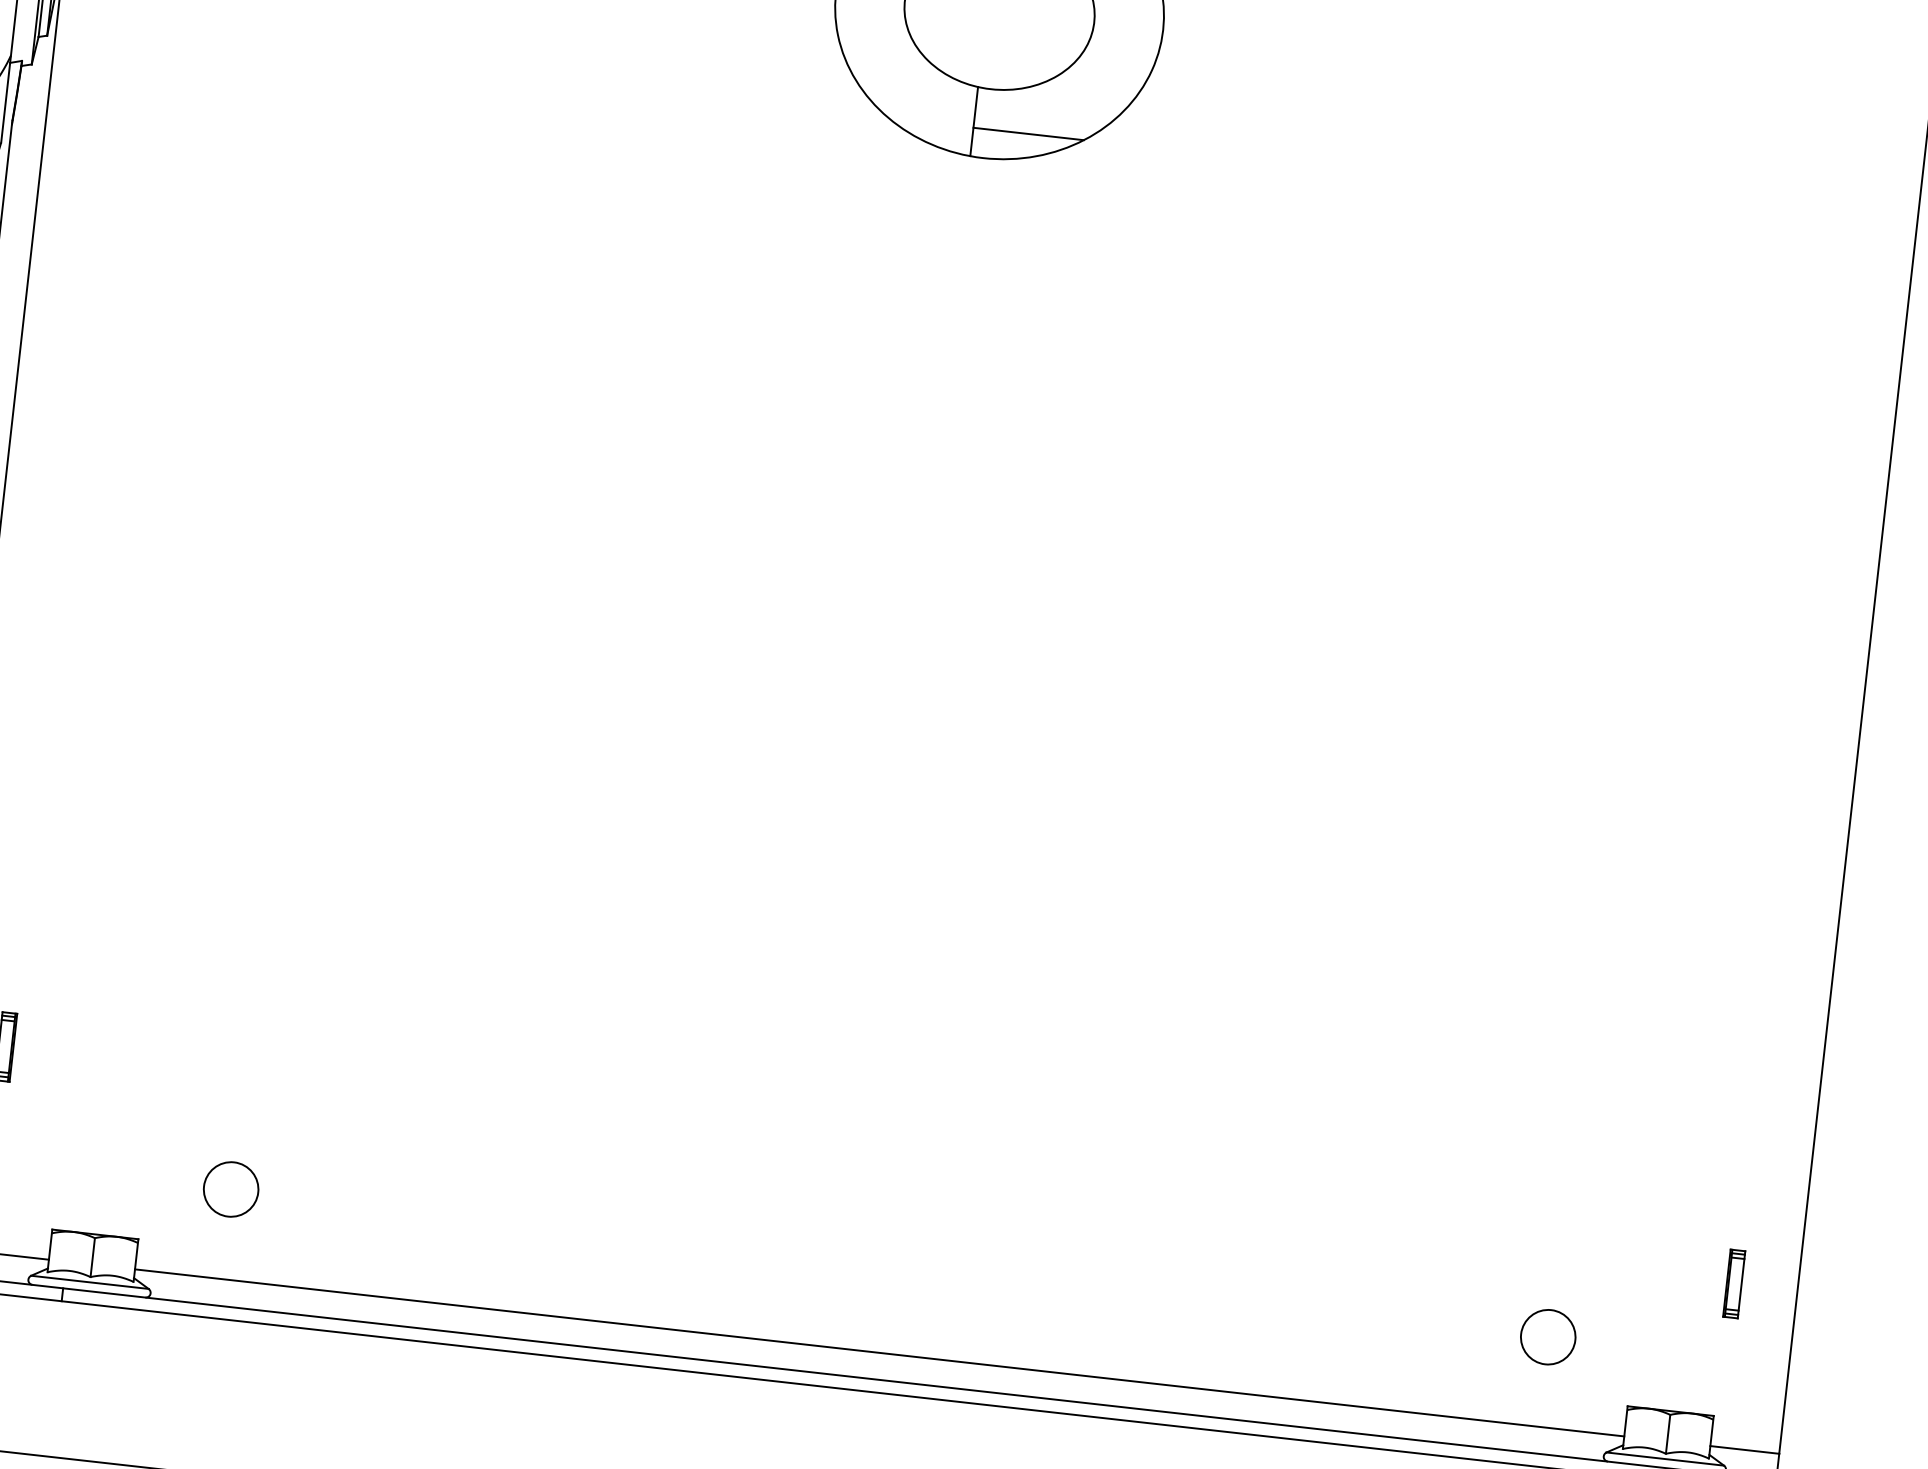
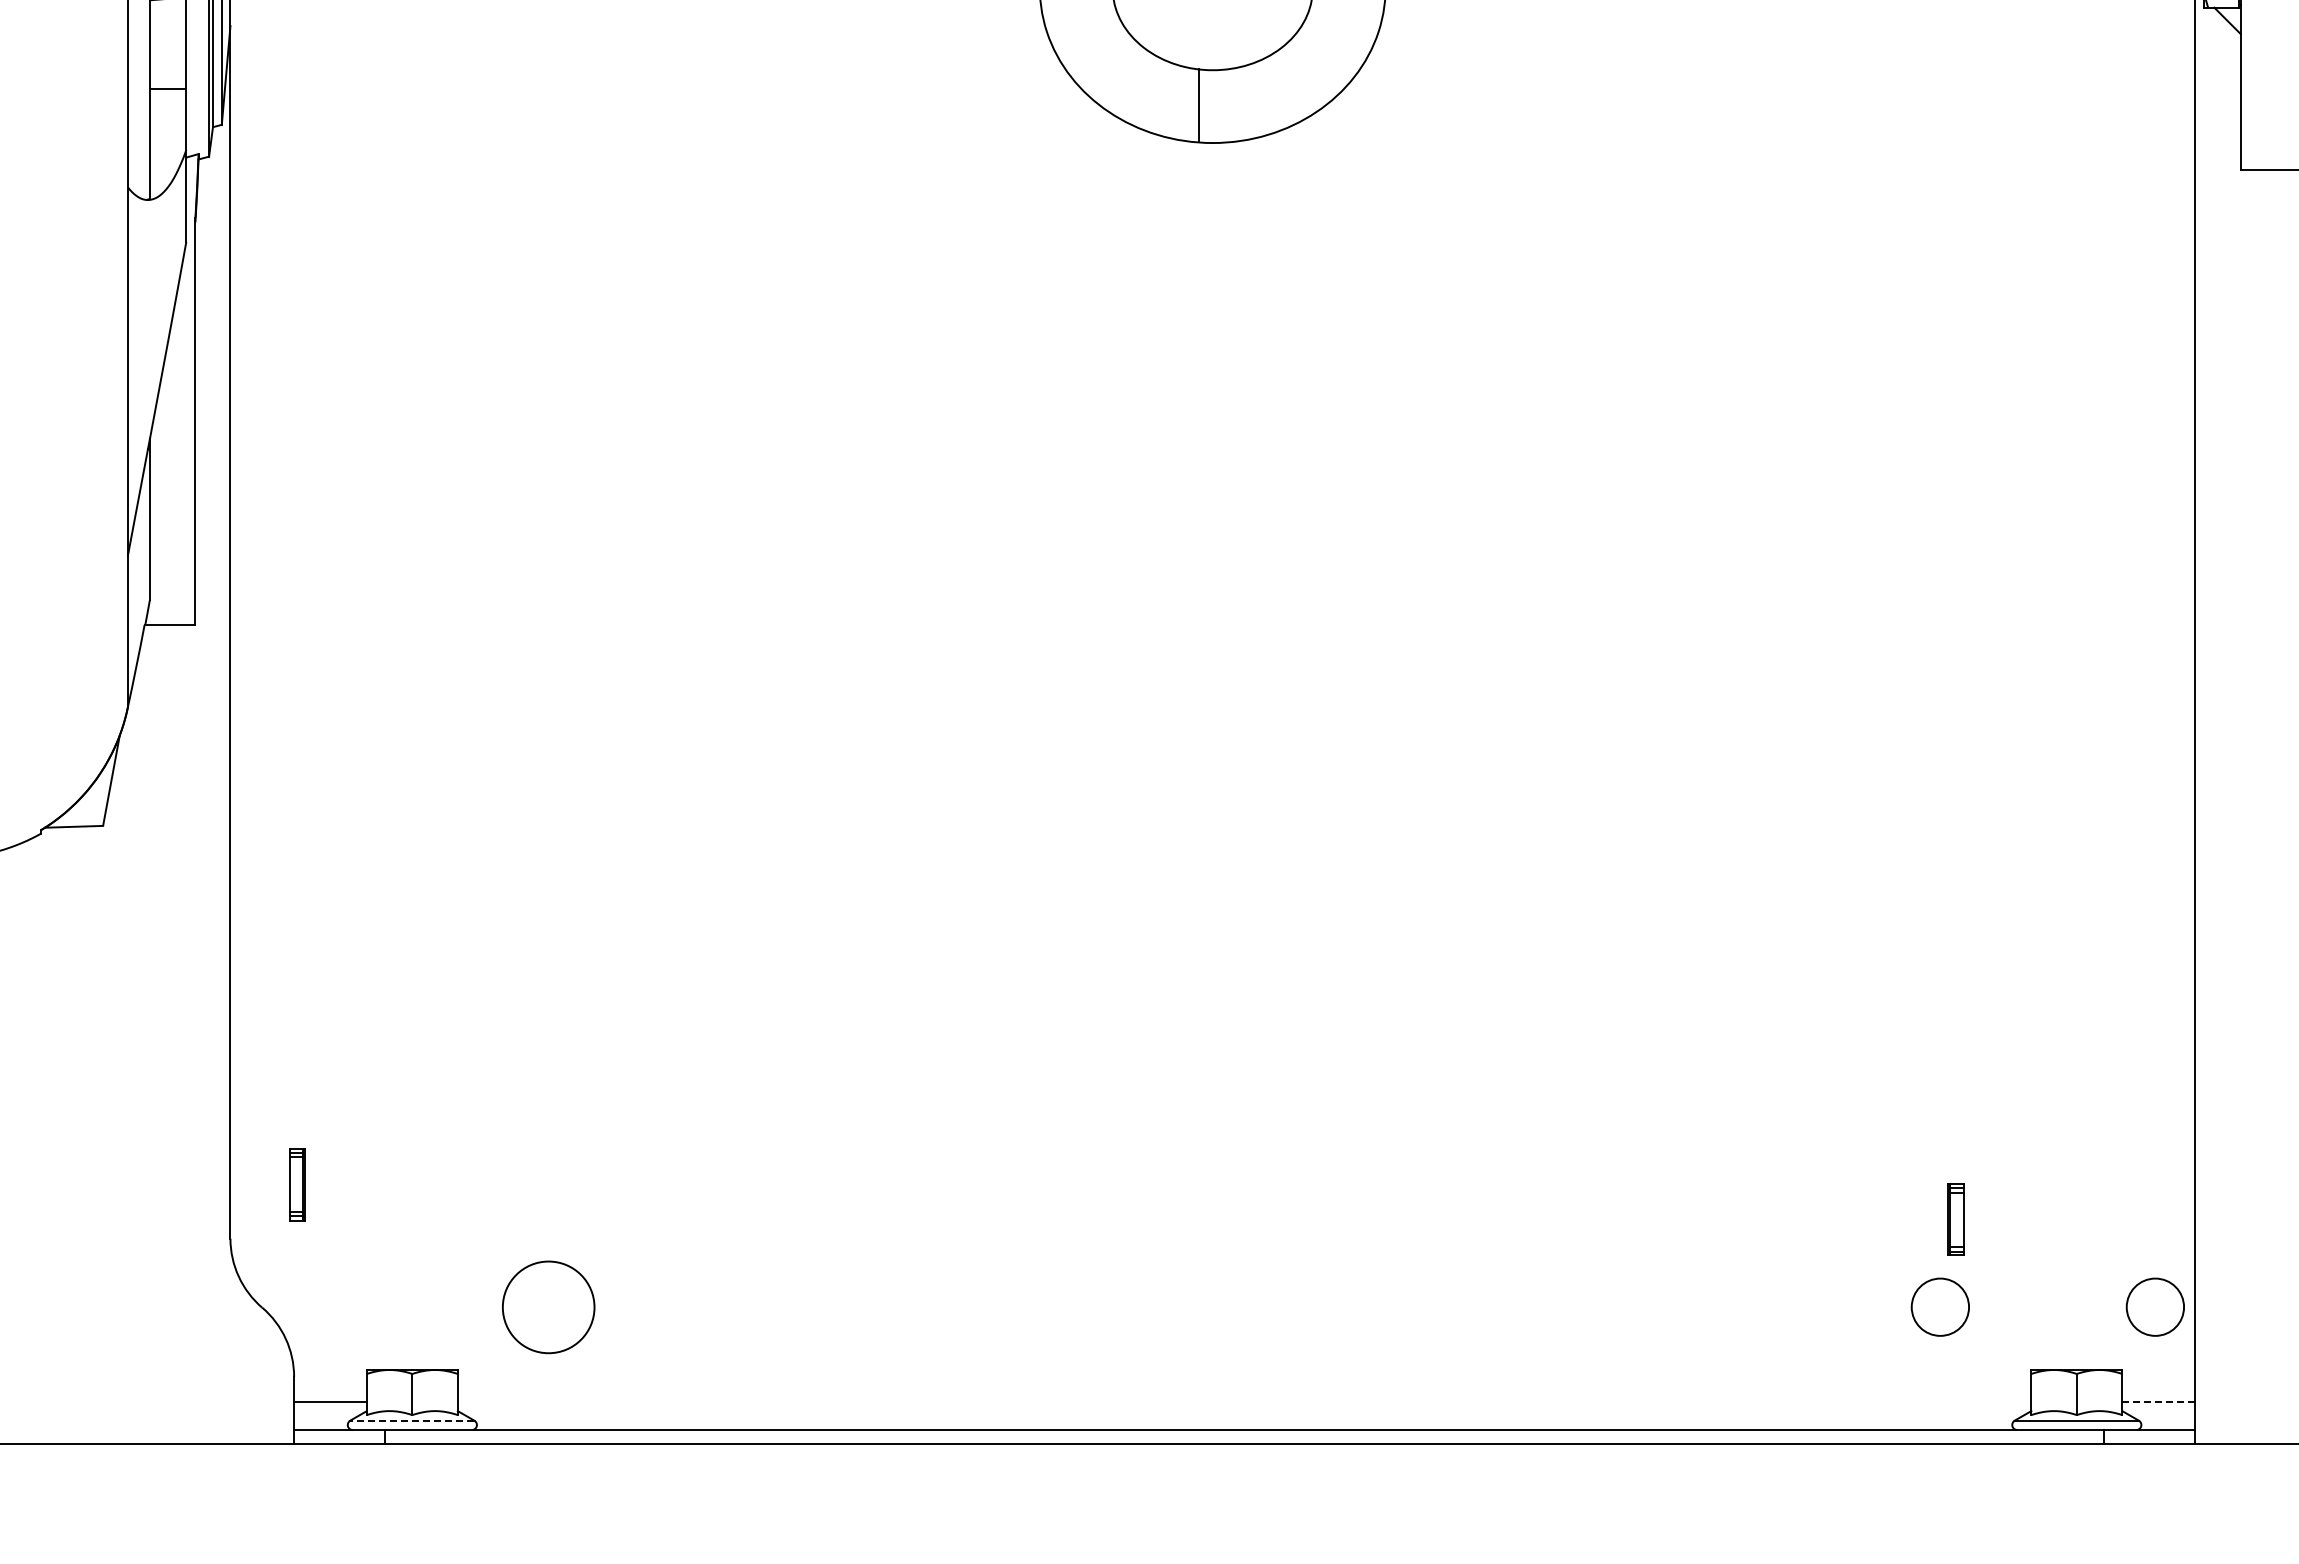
line: (1028, 133) -> (1257, 112), removed
circle: (230, 1188) -> (548, 1306), size x1.6
line: (89, 1282) -> (411, 1420), solid -> dashed
part: (1734, 1283) -> (1956, 1219), moved
line: (879, 1352) -> (1244, 1401), removed
circle: (1750, 1359) -> (2154, 1306), added
line: (1745, 1449) -> (2159, 1401), solid -> dashed

